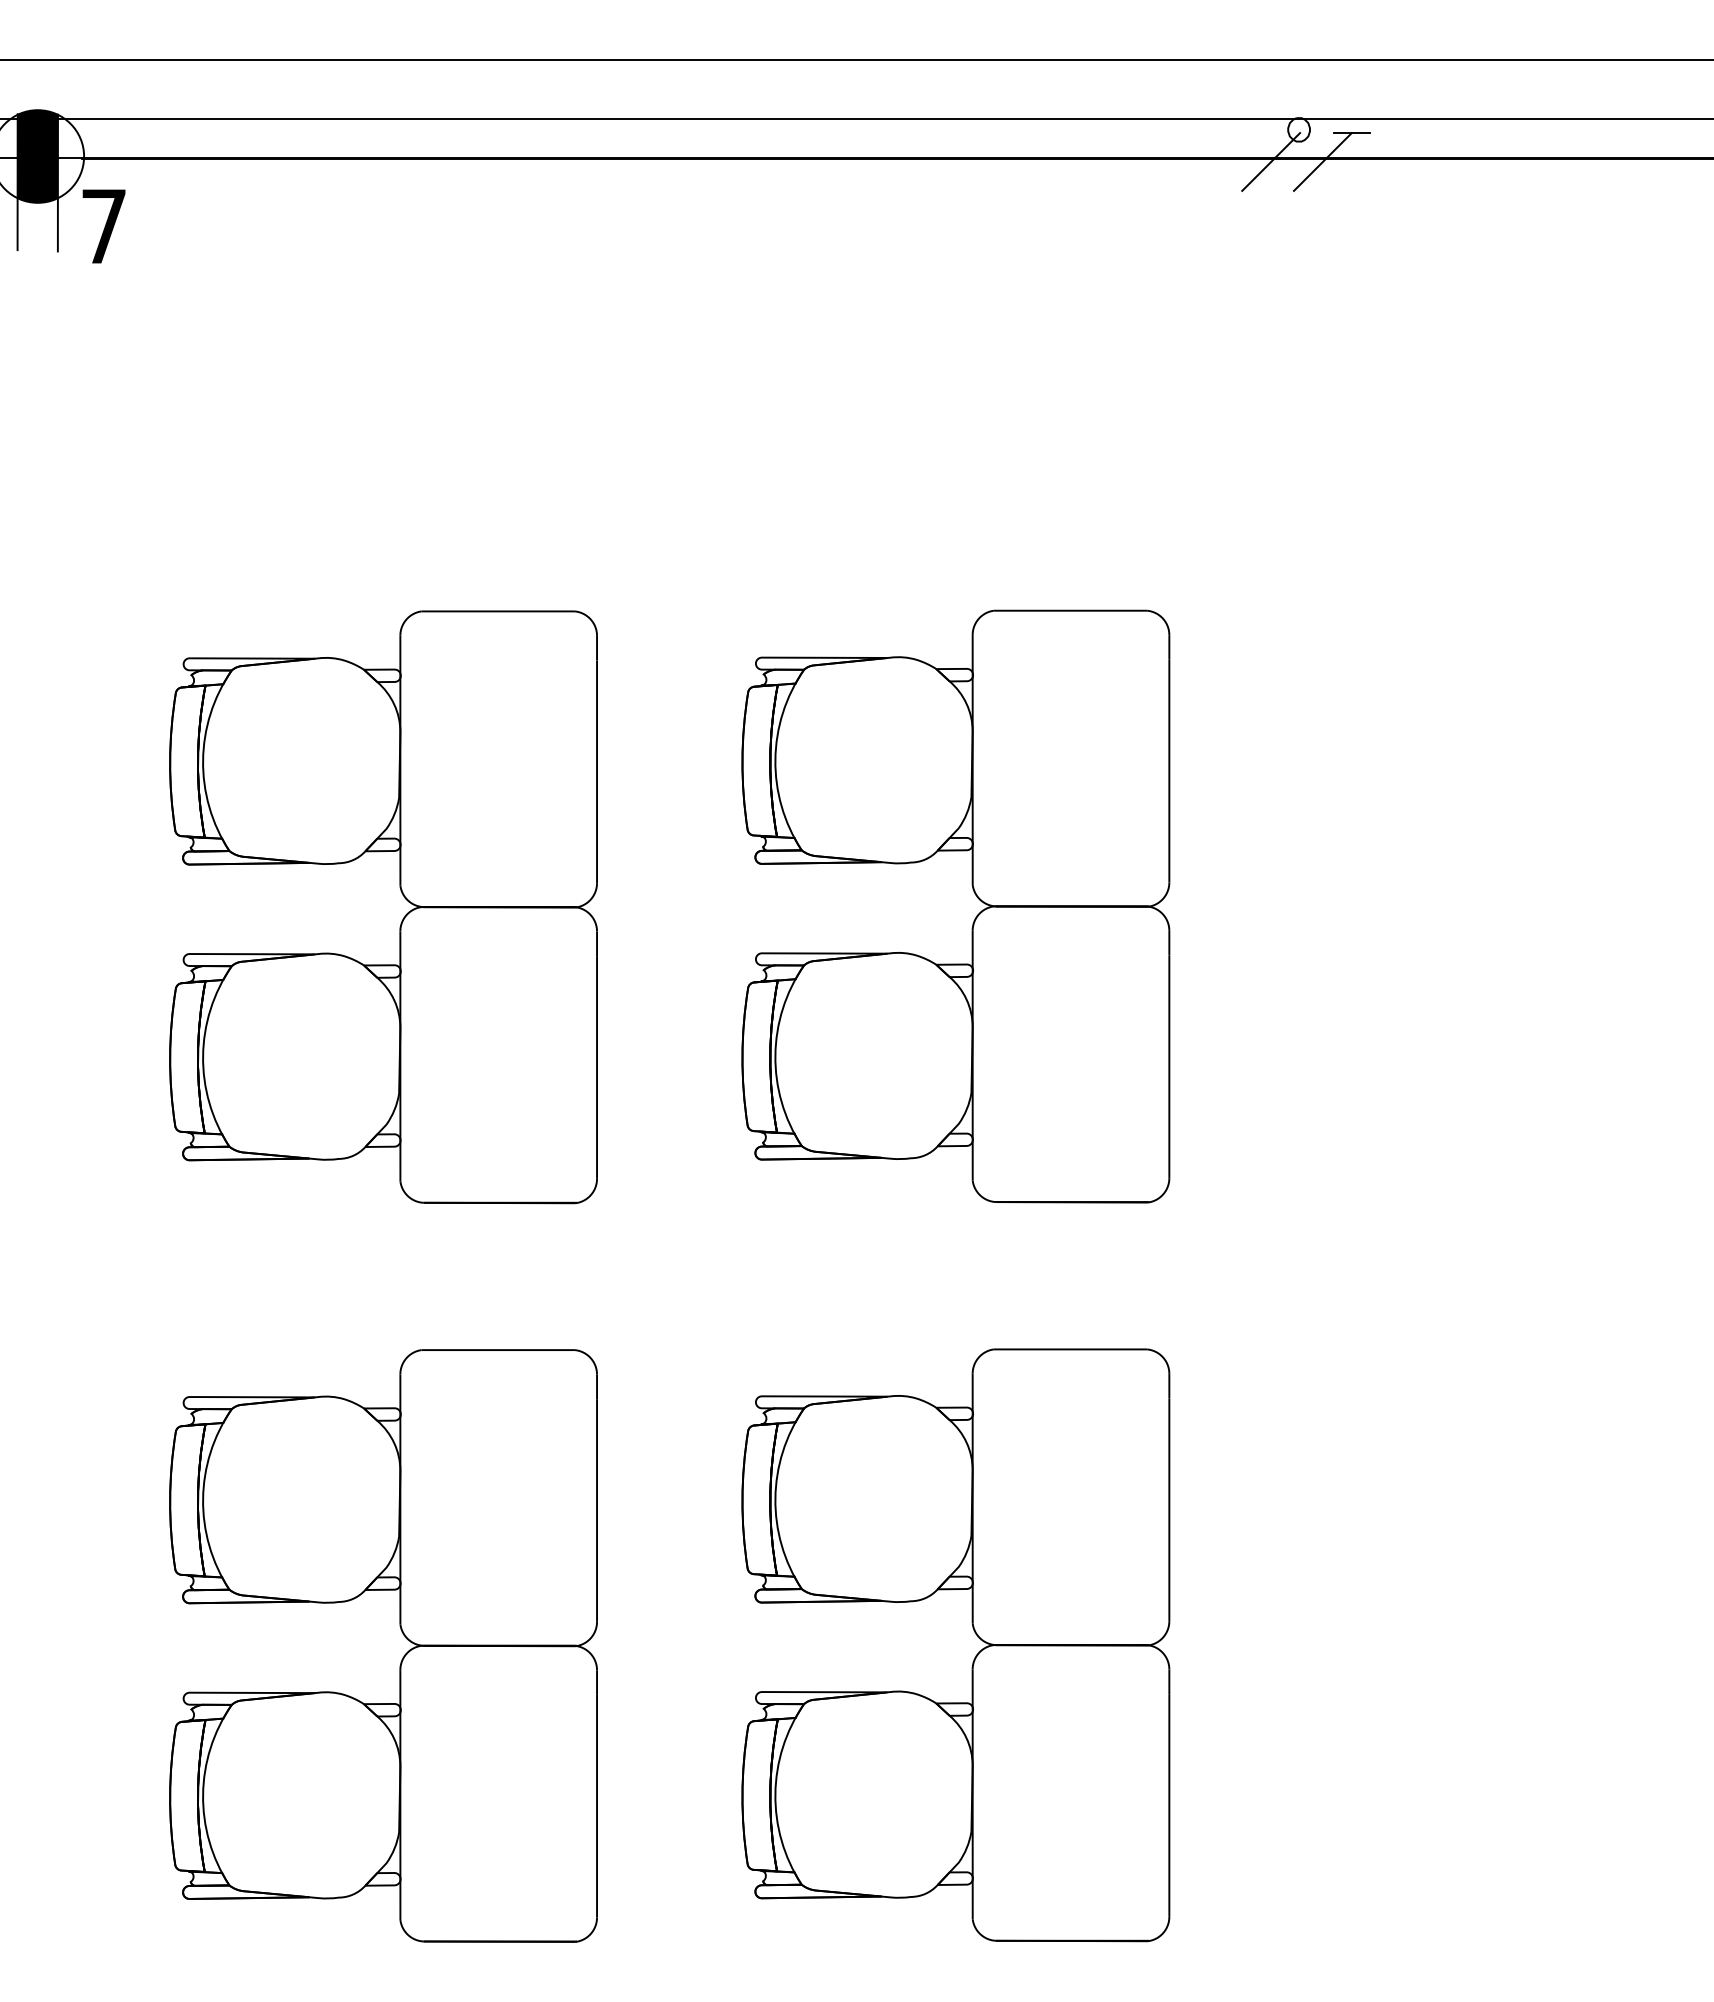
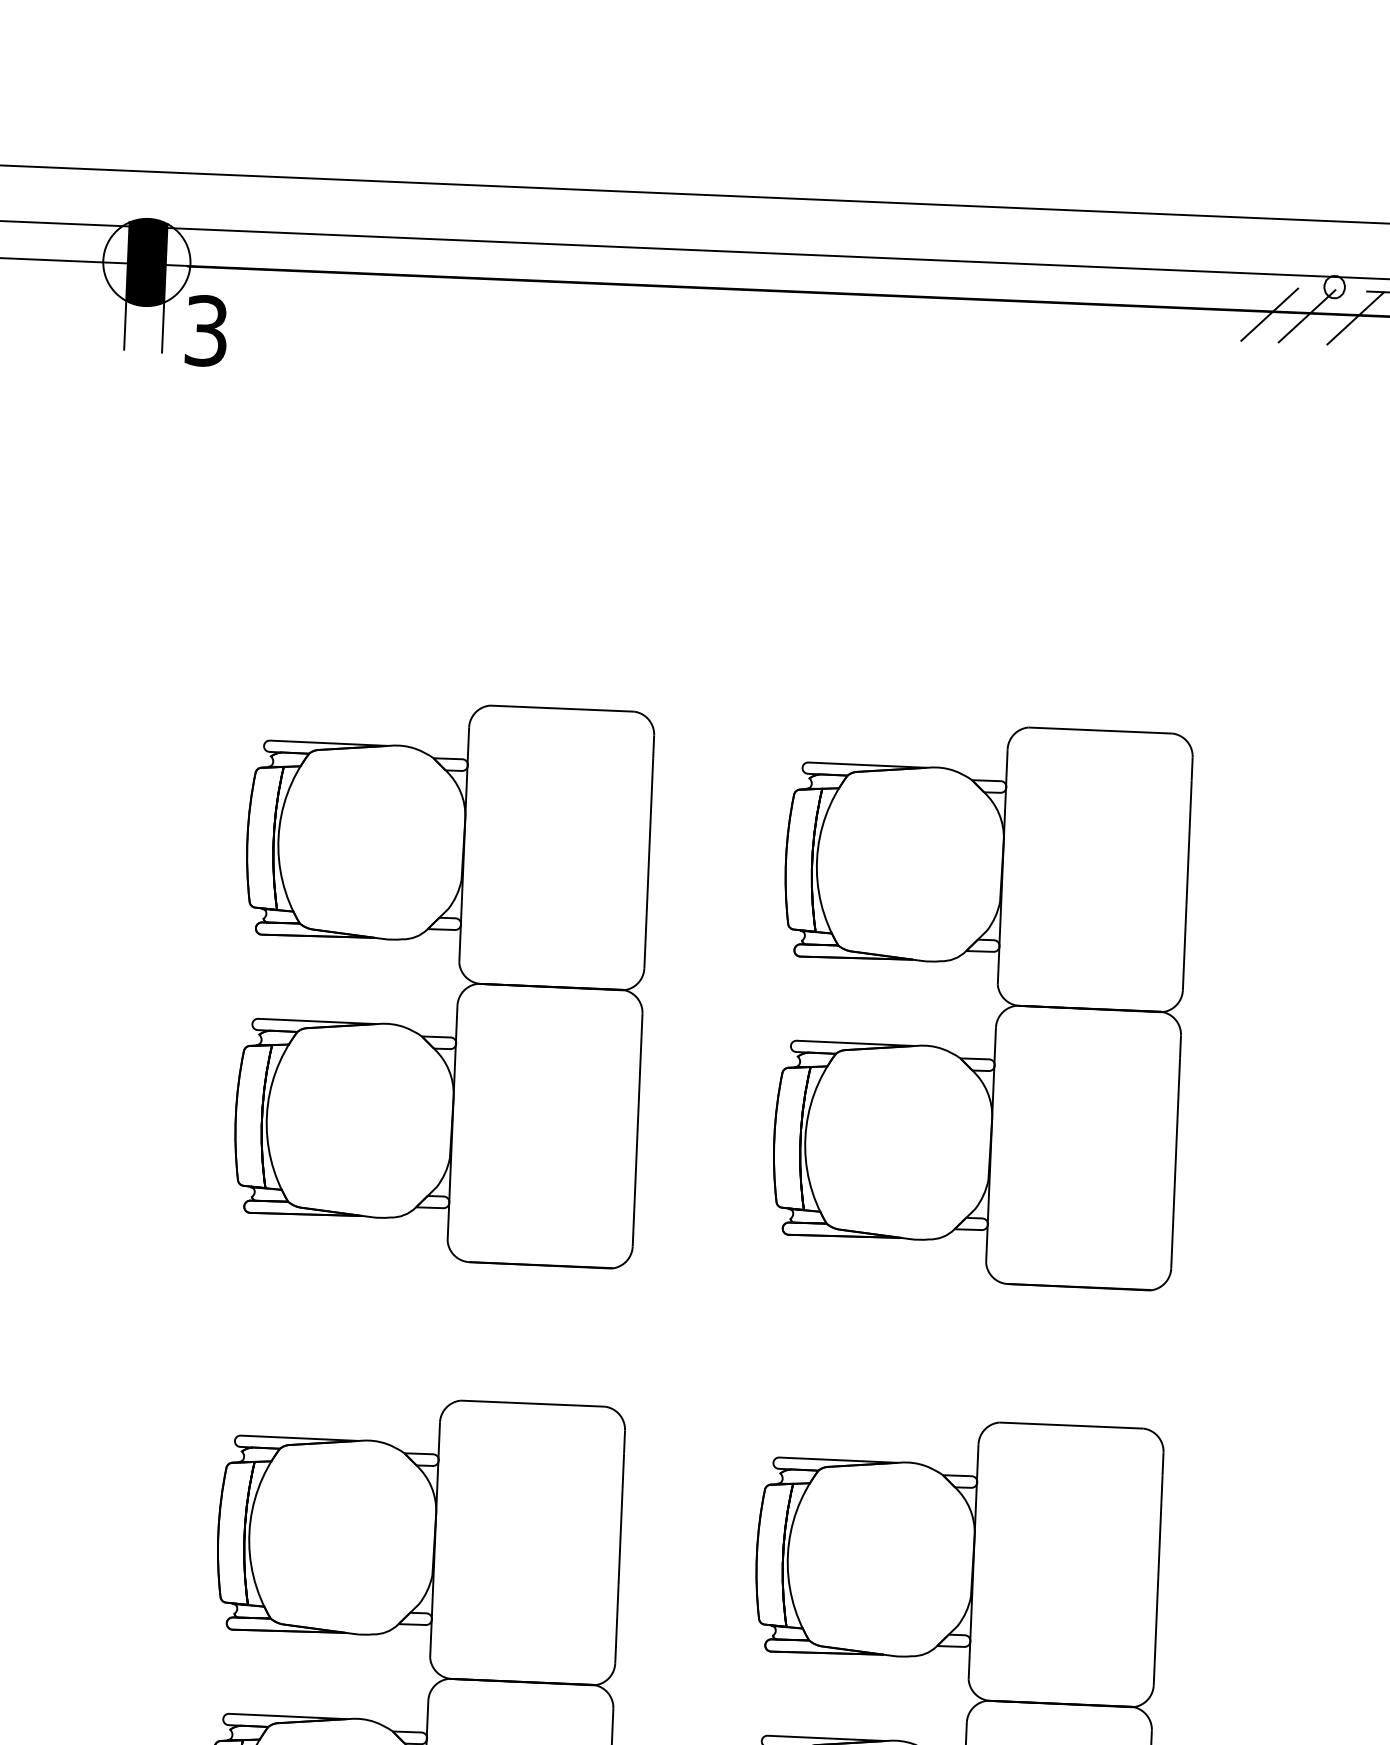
line: (1231, 161) -> (1269, 314), added
text: (103, 226) -> (205, 330), 7 -> 3

